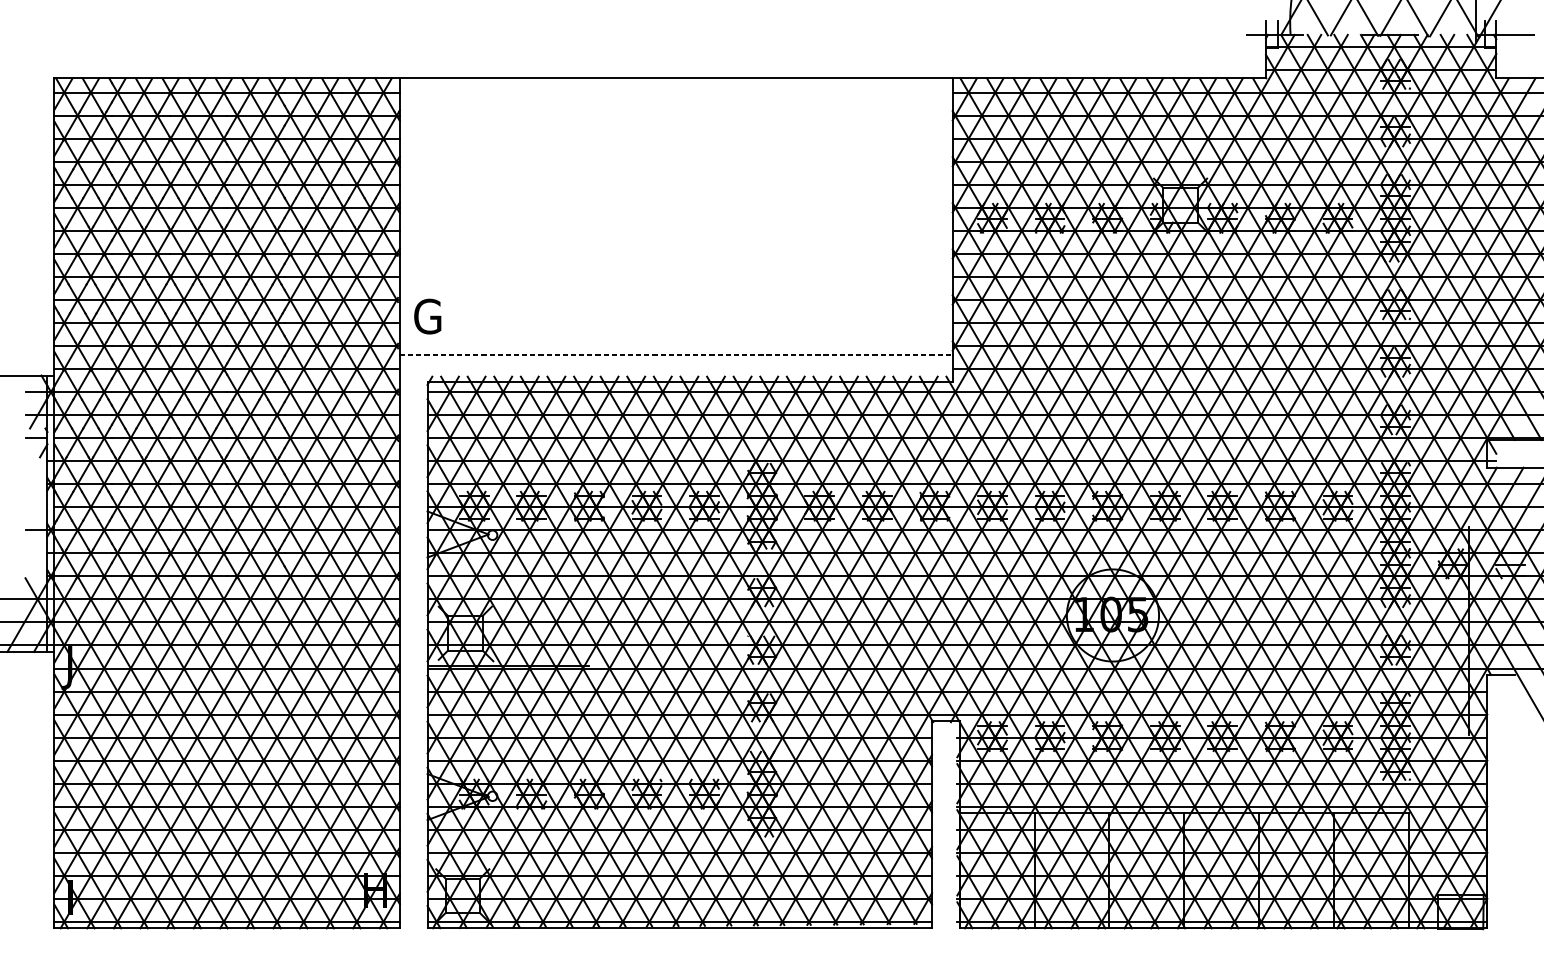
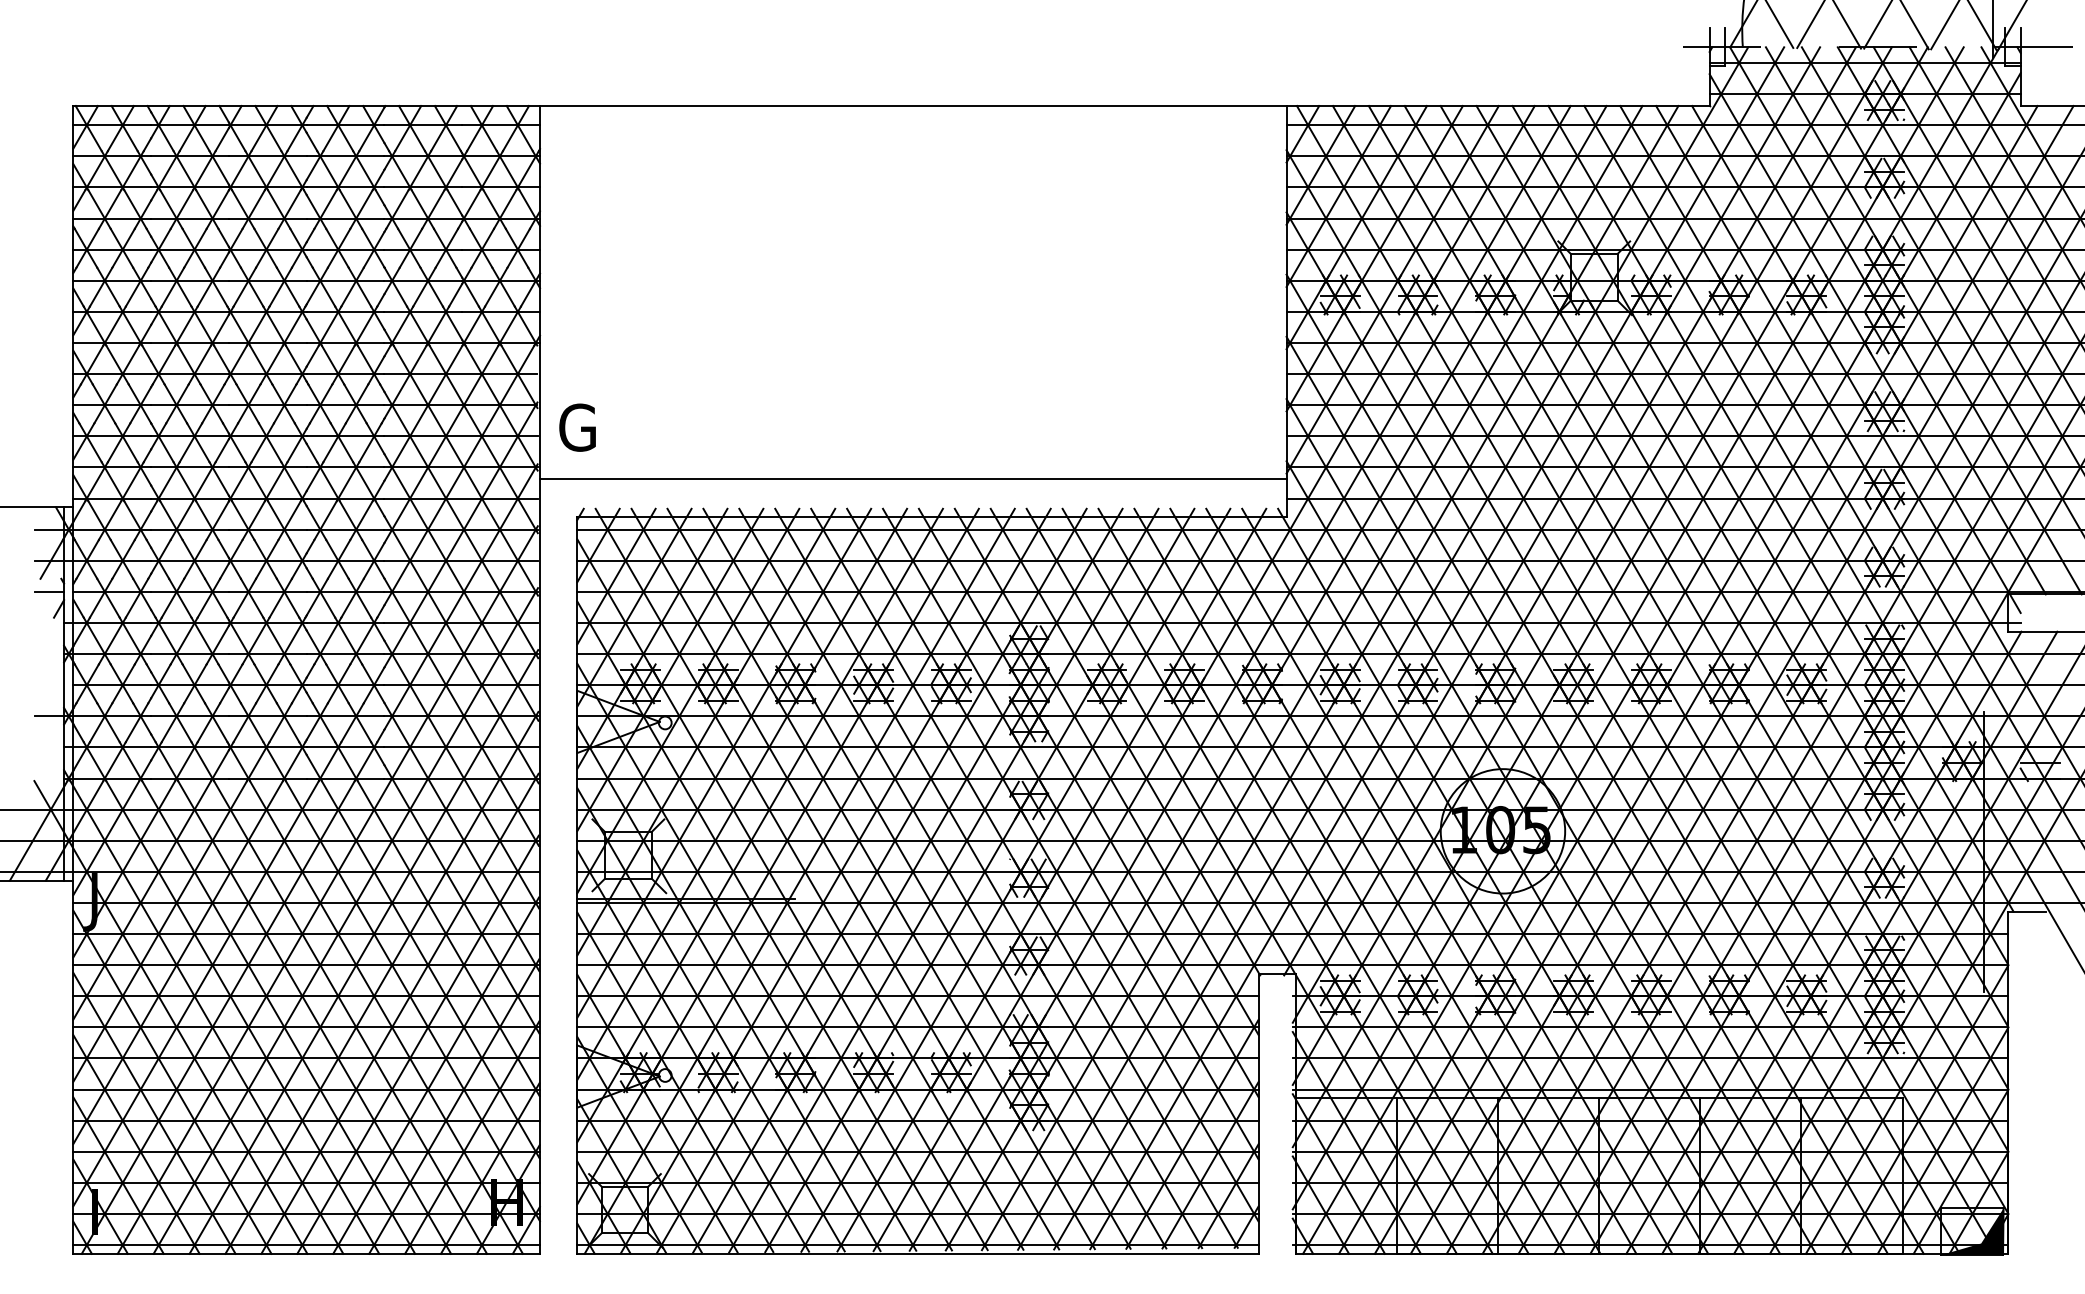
line: (676, 354) -> (913, 479), dashed -> solid
fill: (1460, 912) -> (1972, 1232), added

